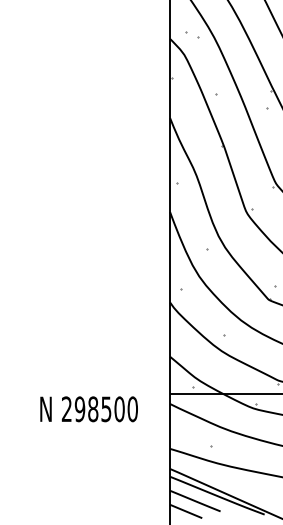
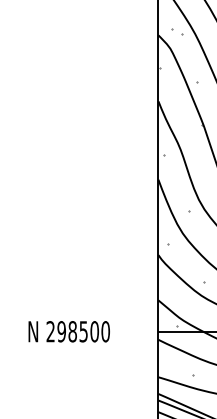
text: (88, 409) -> (68, 331), moved

